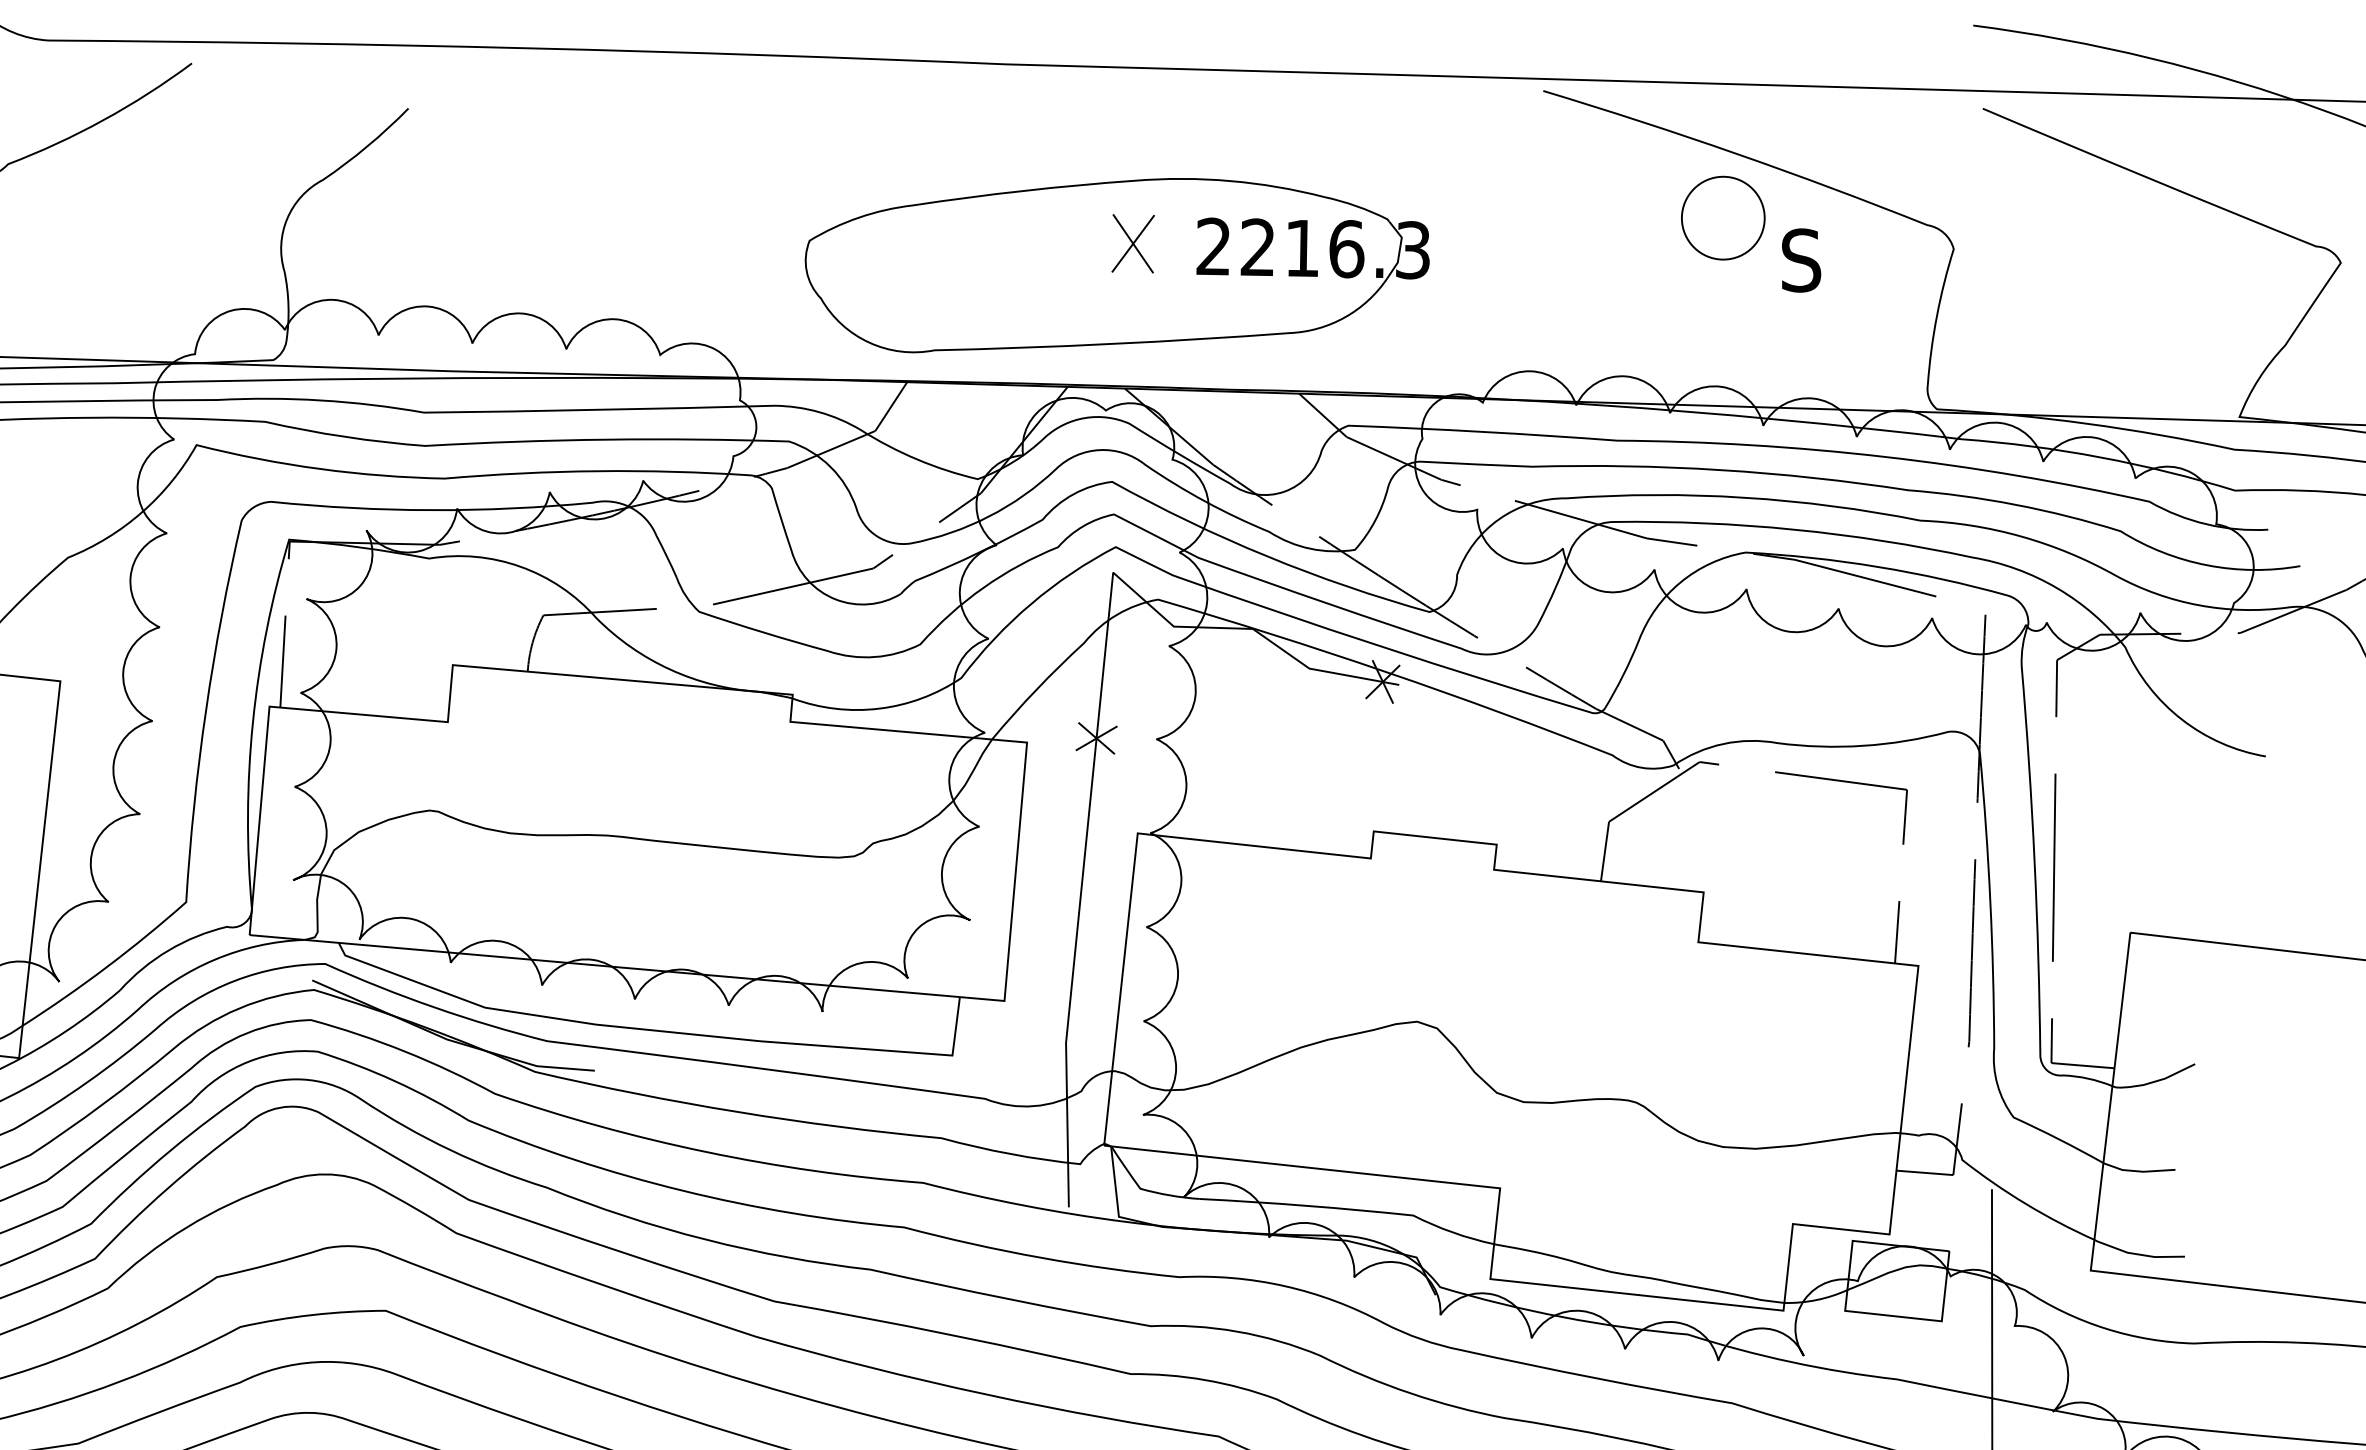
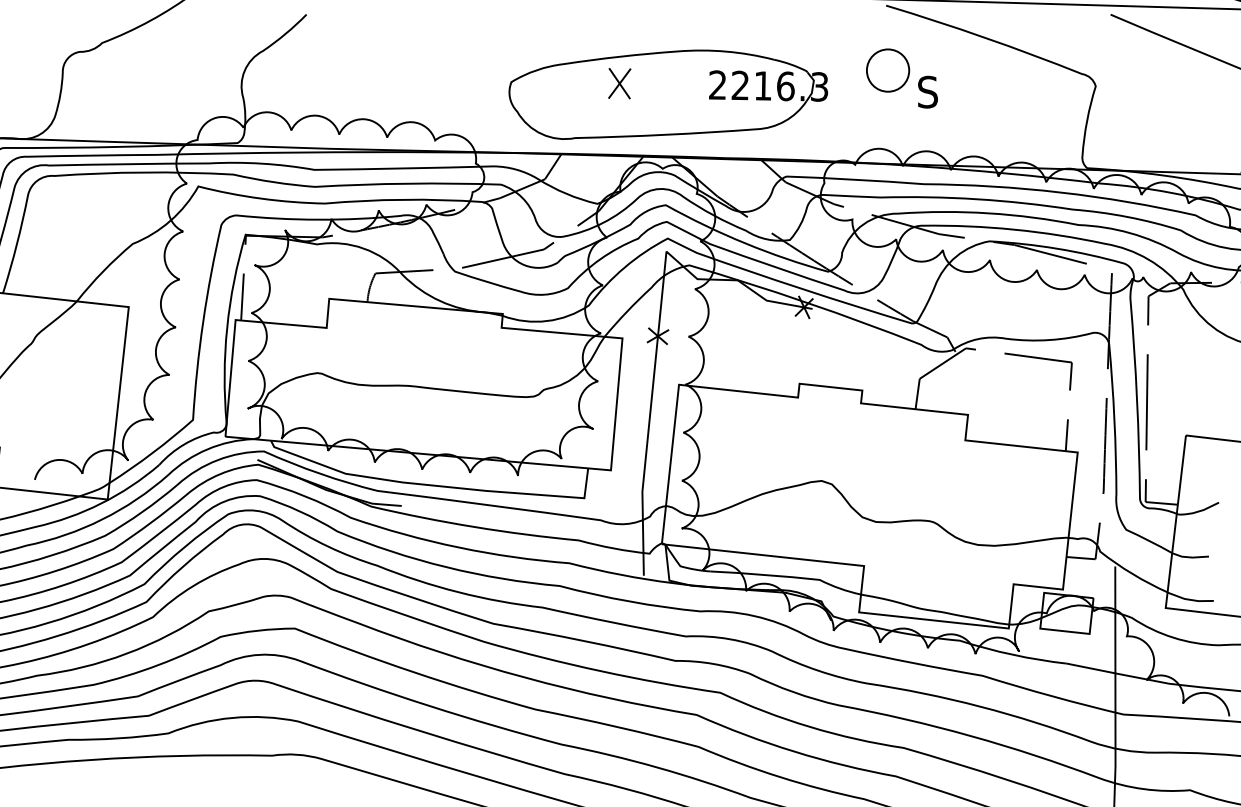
part: (1749, 233) -> (901, 78), moved
part: (1132, 243) -> (619, 83), moved

